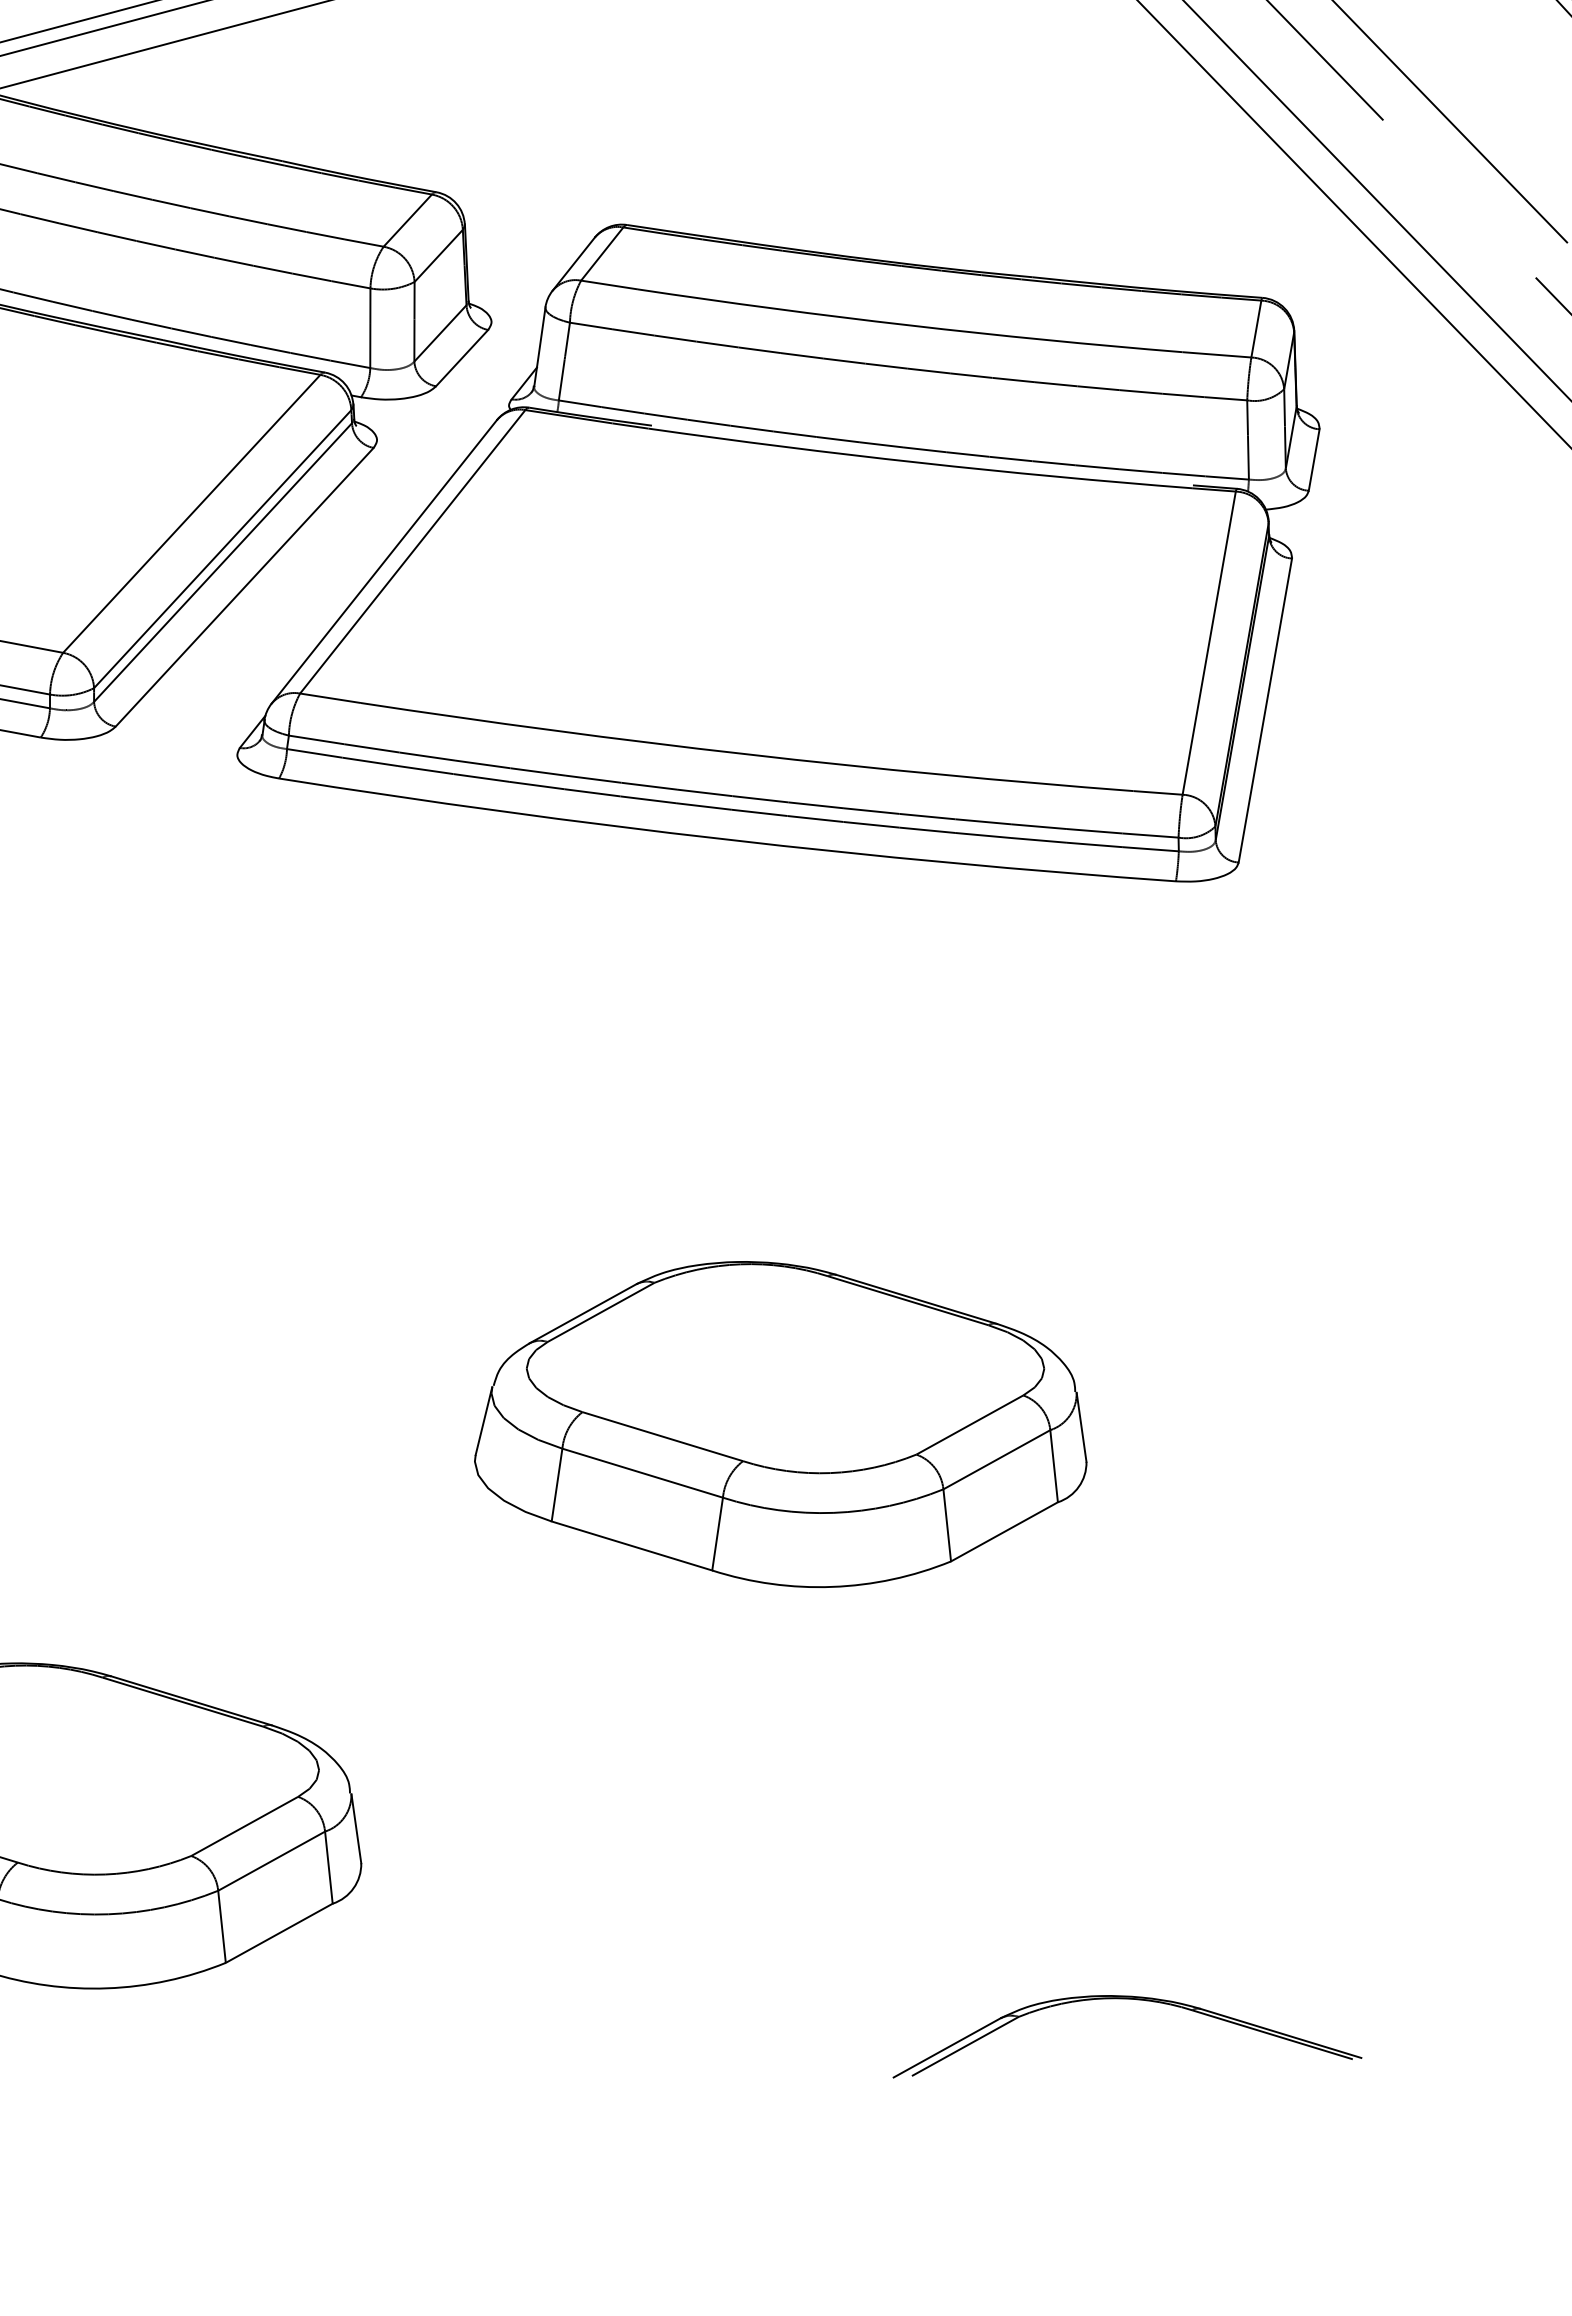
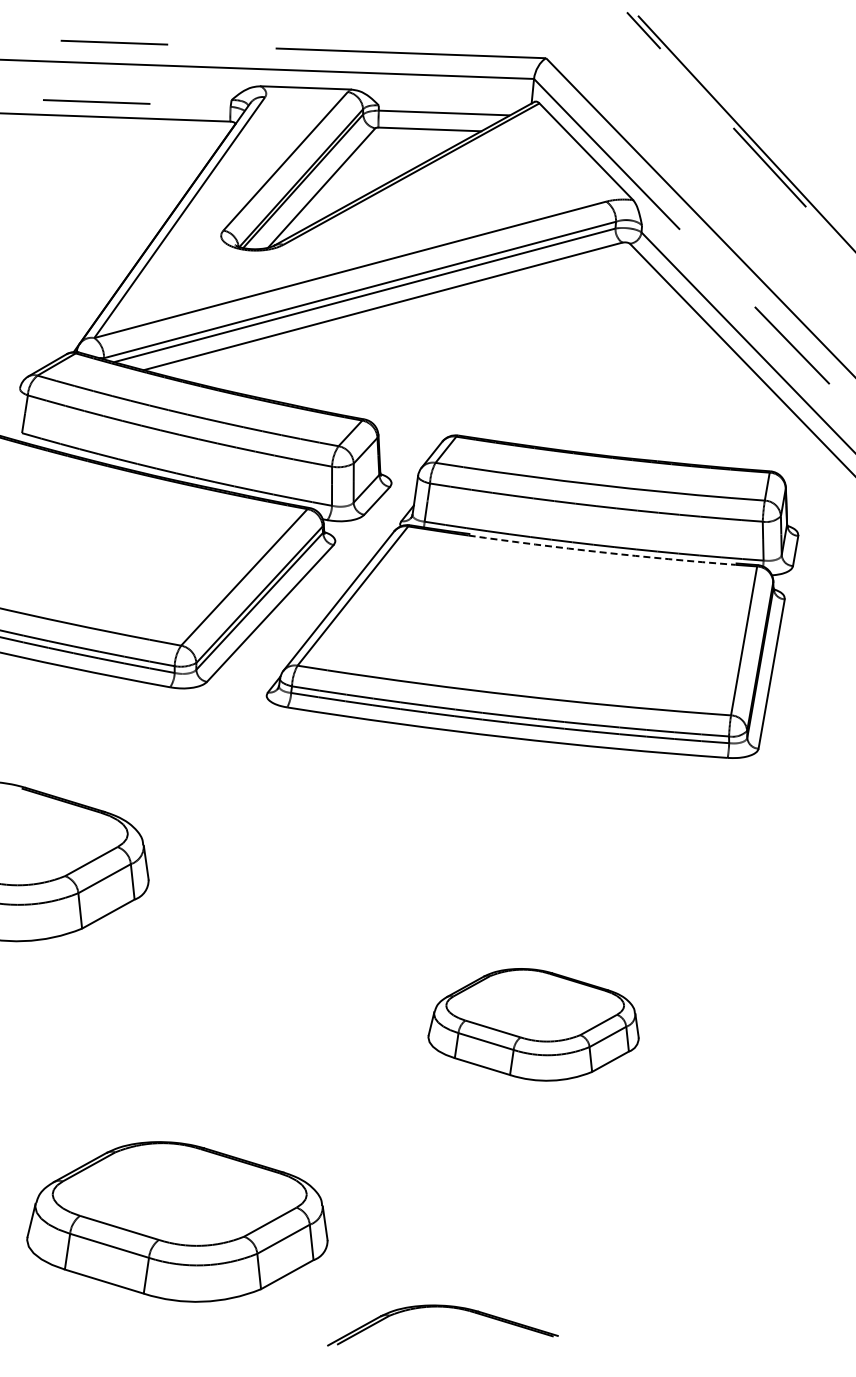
arc: (918, 463) -> (601, 552), solid -> dashed
part: (780, 1423) -> (533, 1024), size x0.7
part: (1126, 2000) -> (442, 1307), moved

